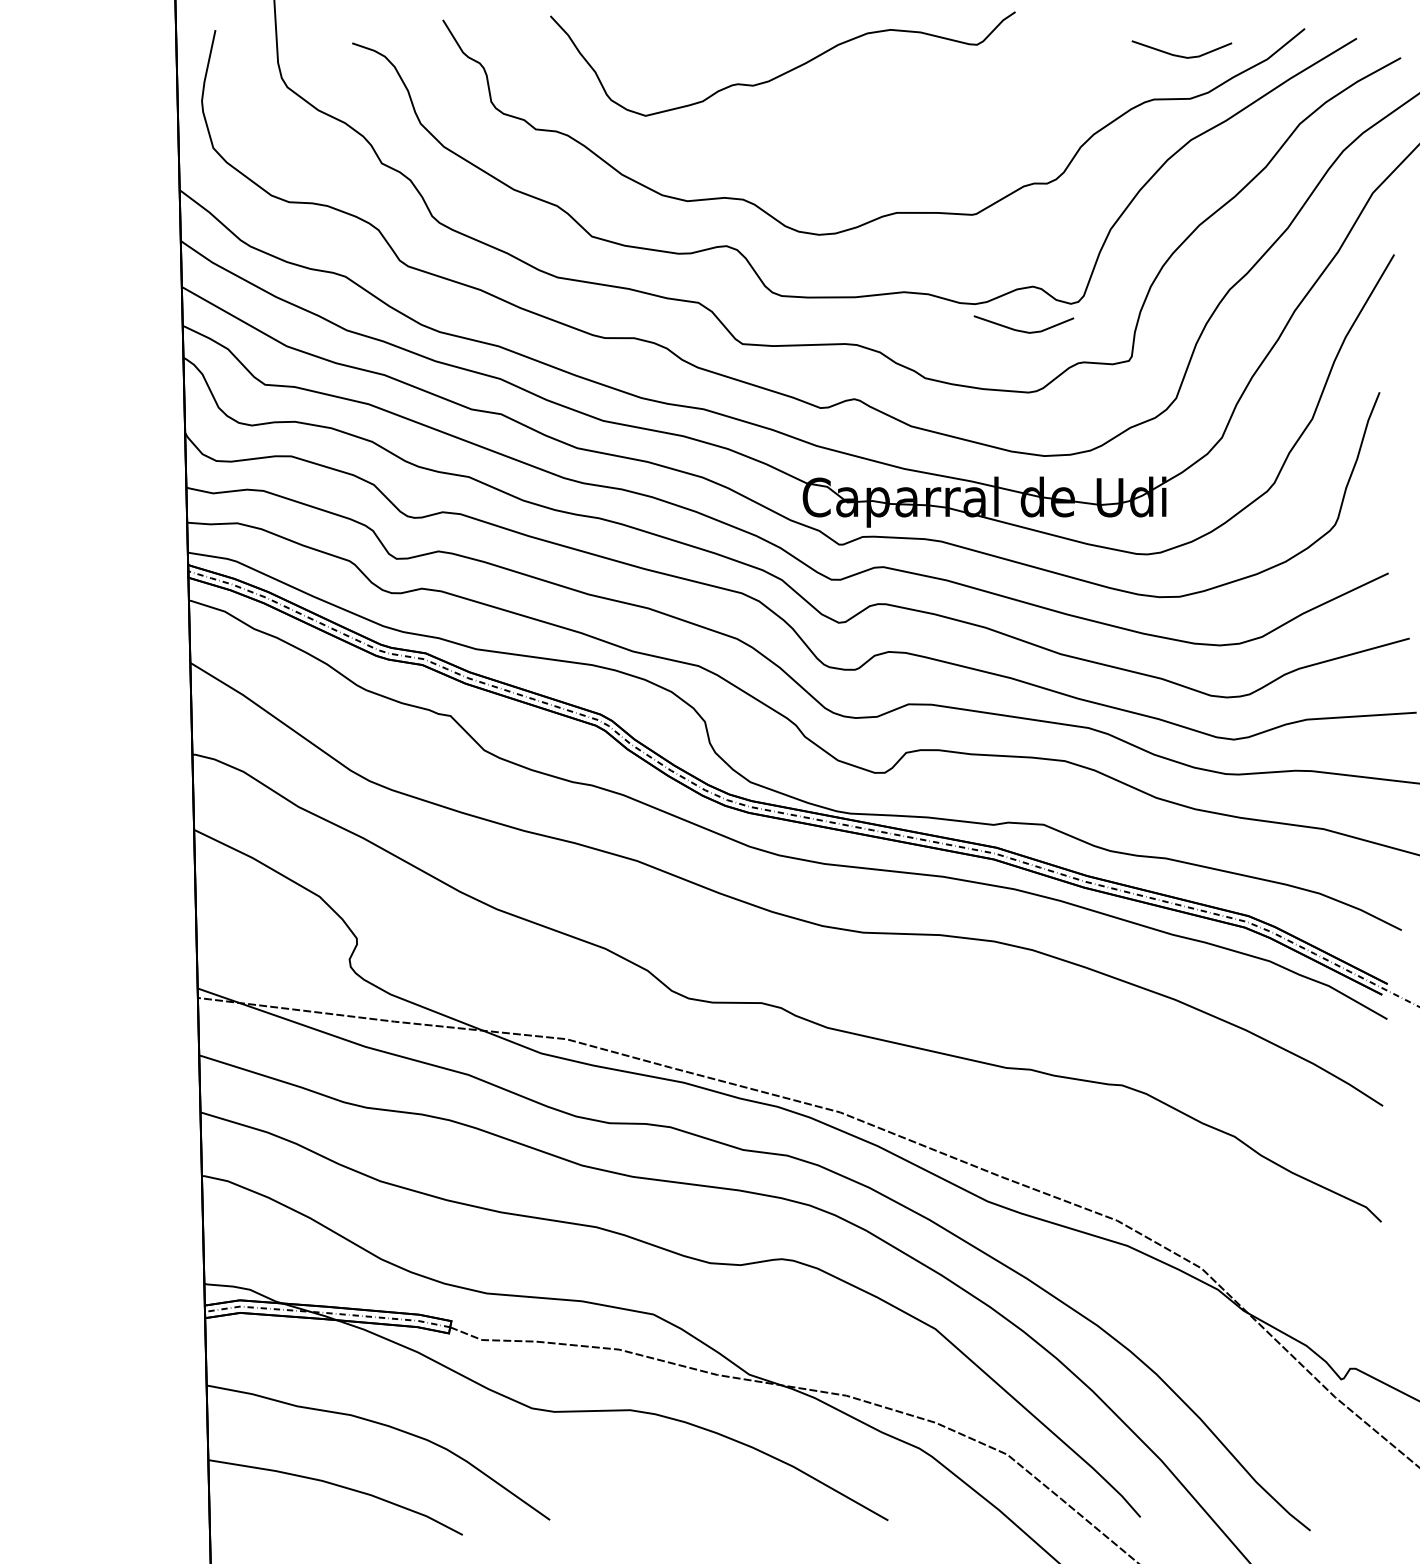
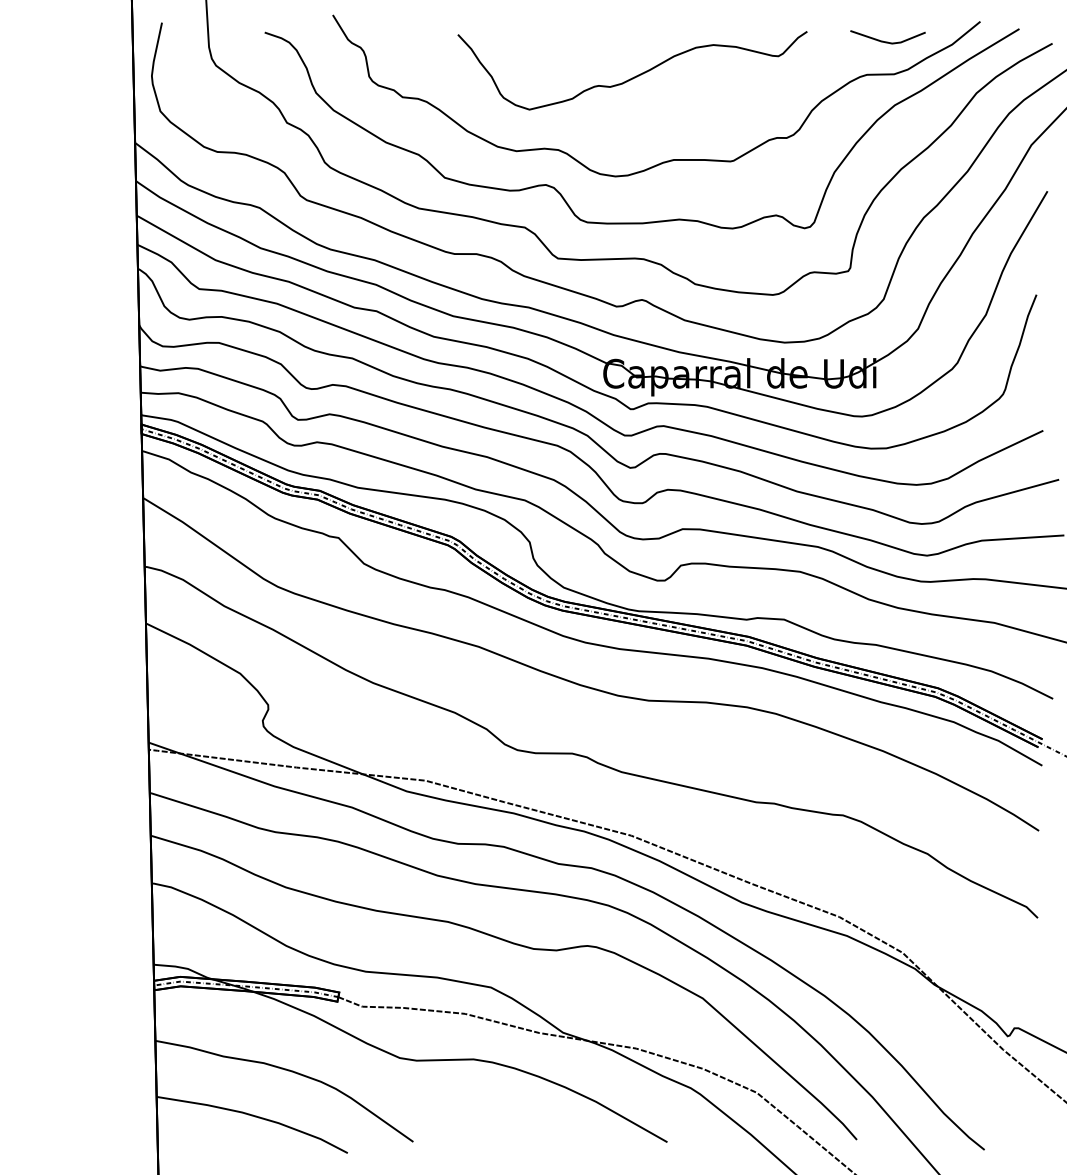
curve: (786, 71) -> (635, 76), moved
line: (1023, 330) -> (769, 248), removed

